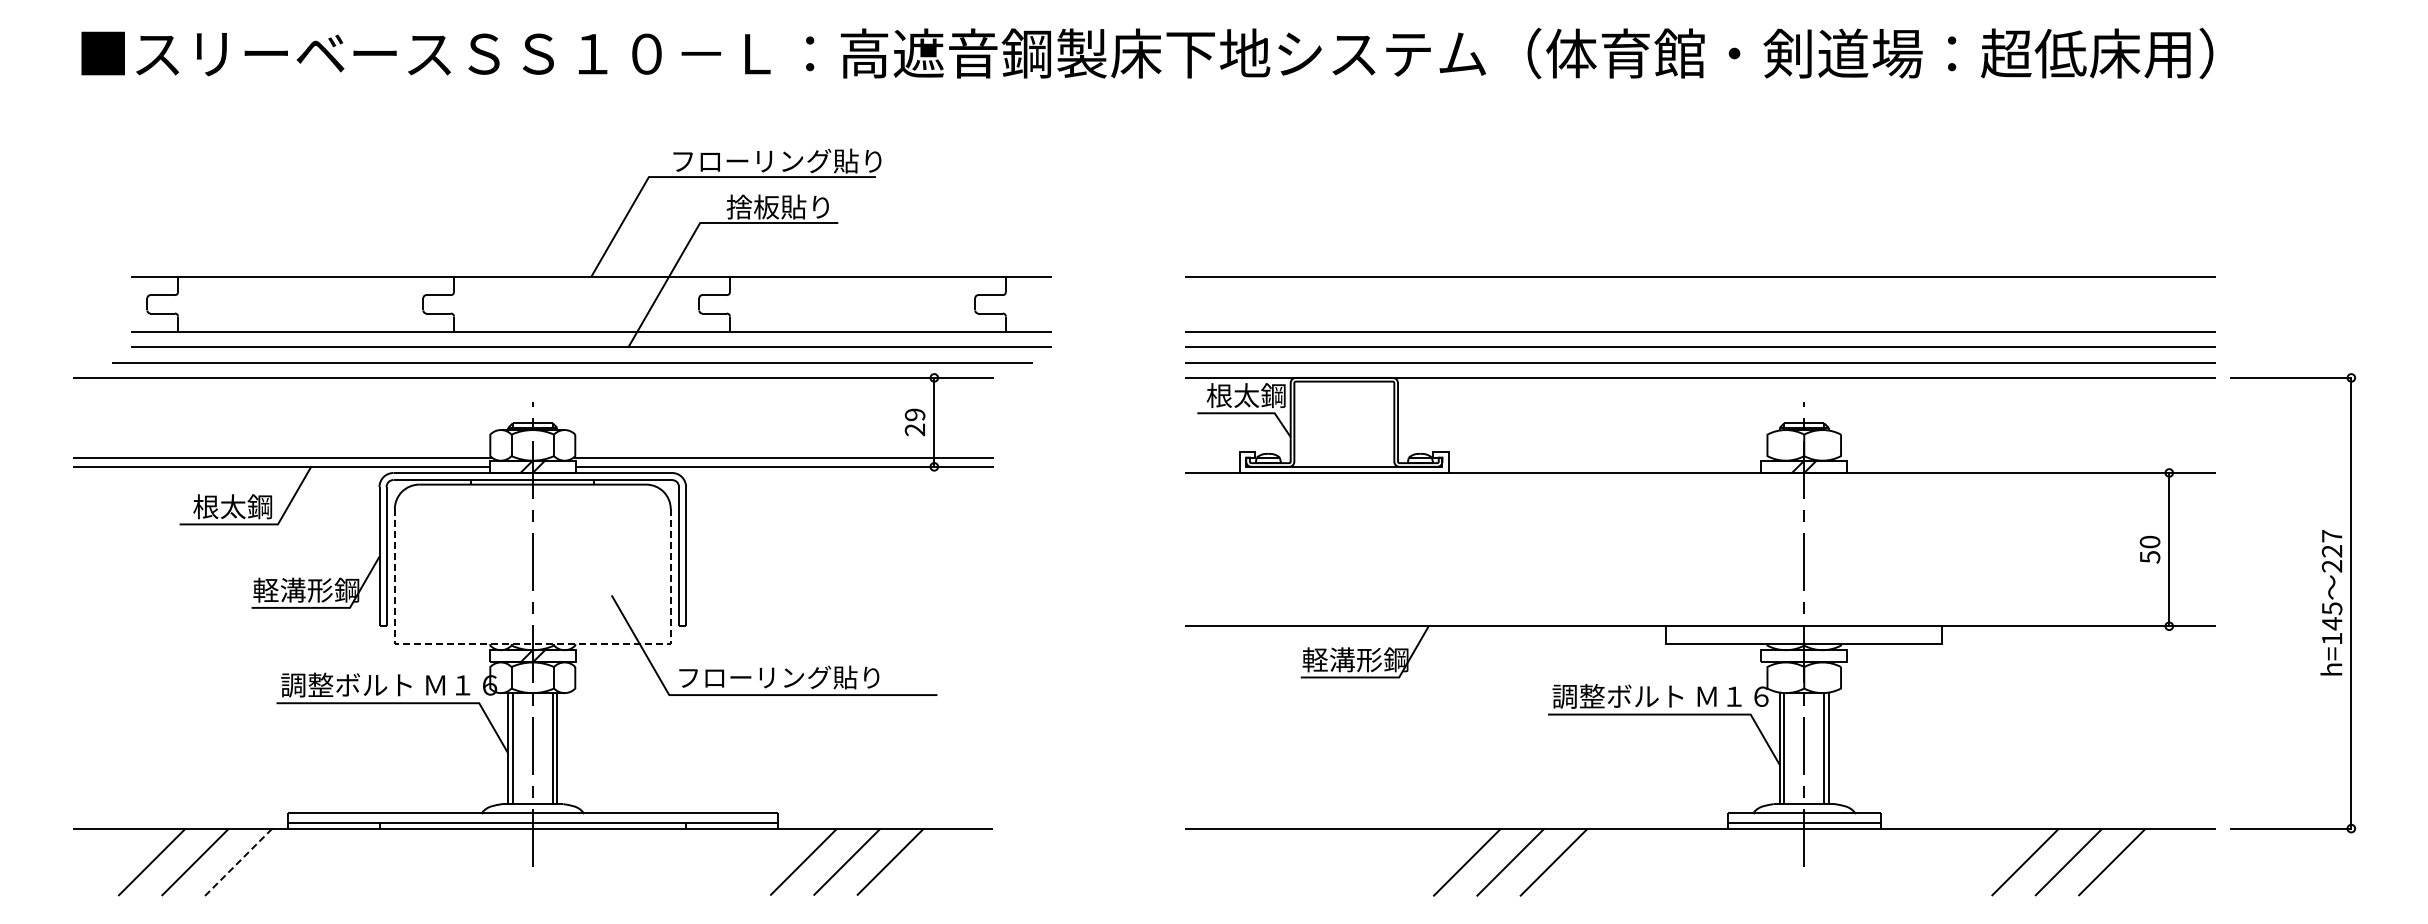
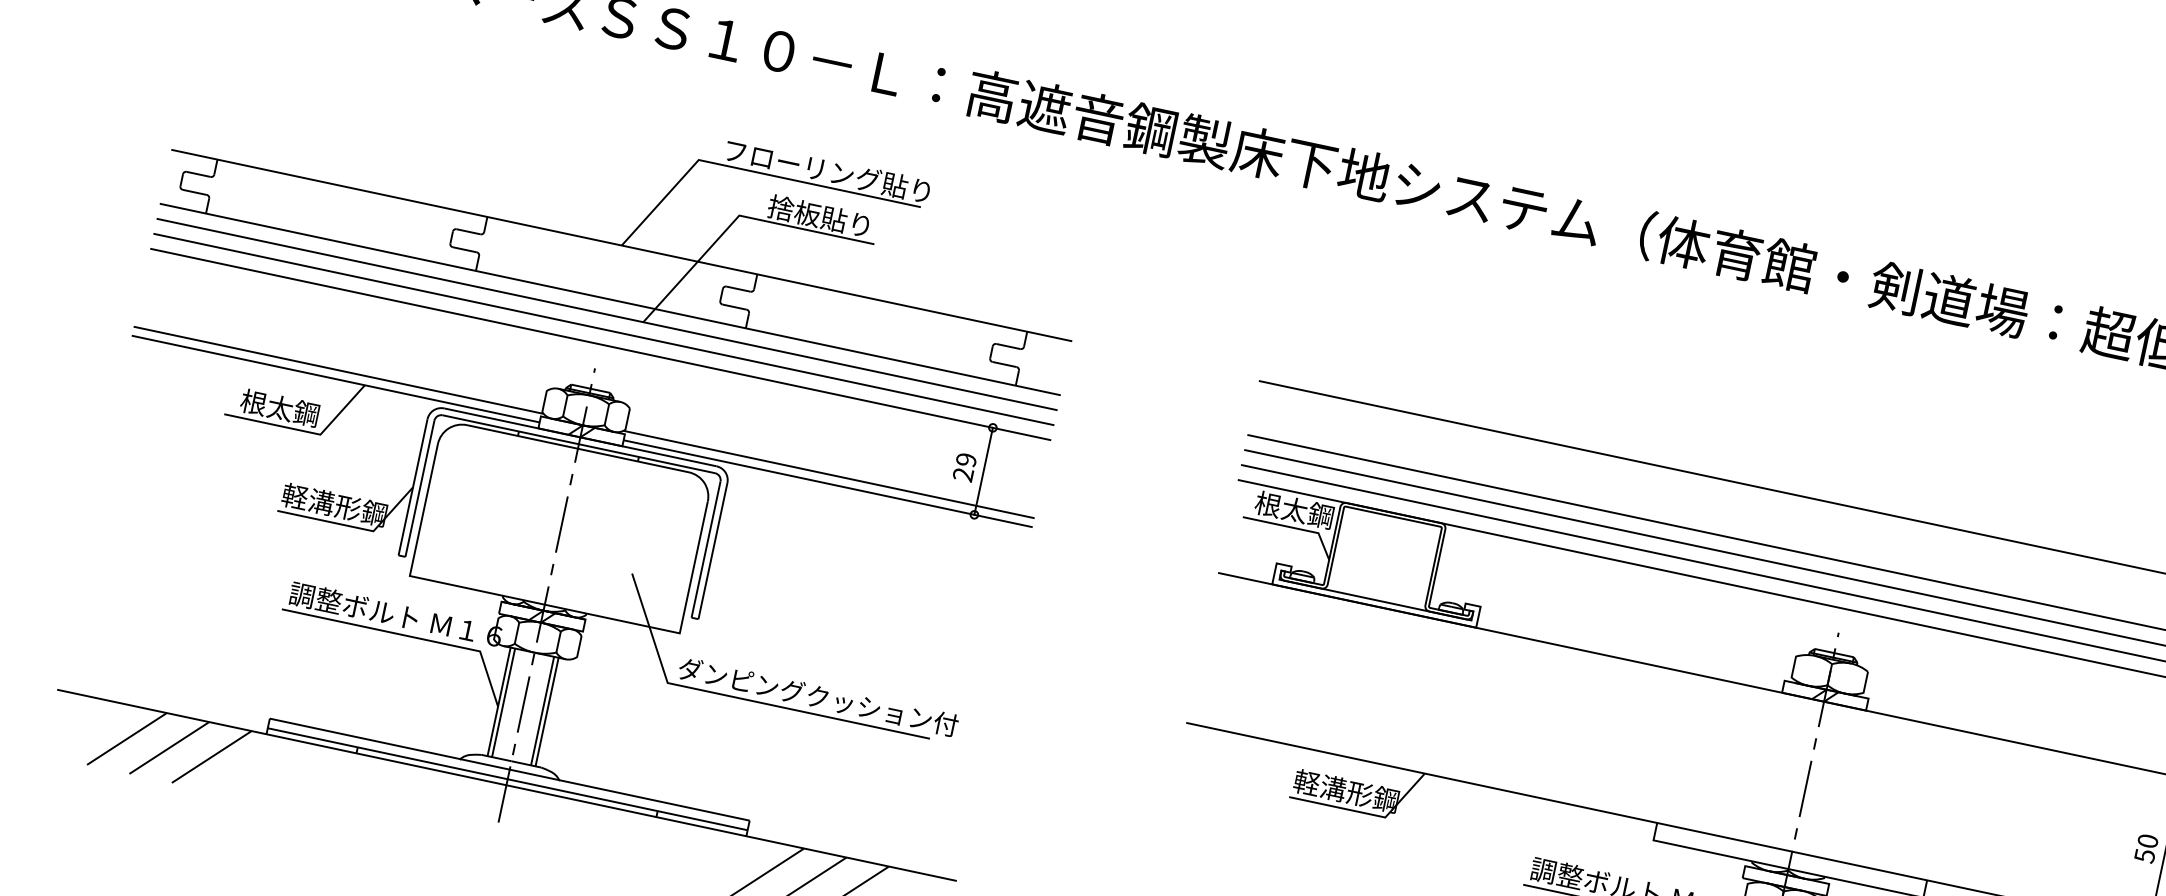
part: (603, 253) -> (638, 225), moved
line: (572, 362) -> (604, 329), moved
line: (532, 644) -> (544, 605), dashed -> solid
text: (819, 677) -> (818, 697), フローリング貼り -> ダンピングクッション付
line: (238, 862) -> (211, 757), dashed -> solid

